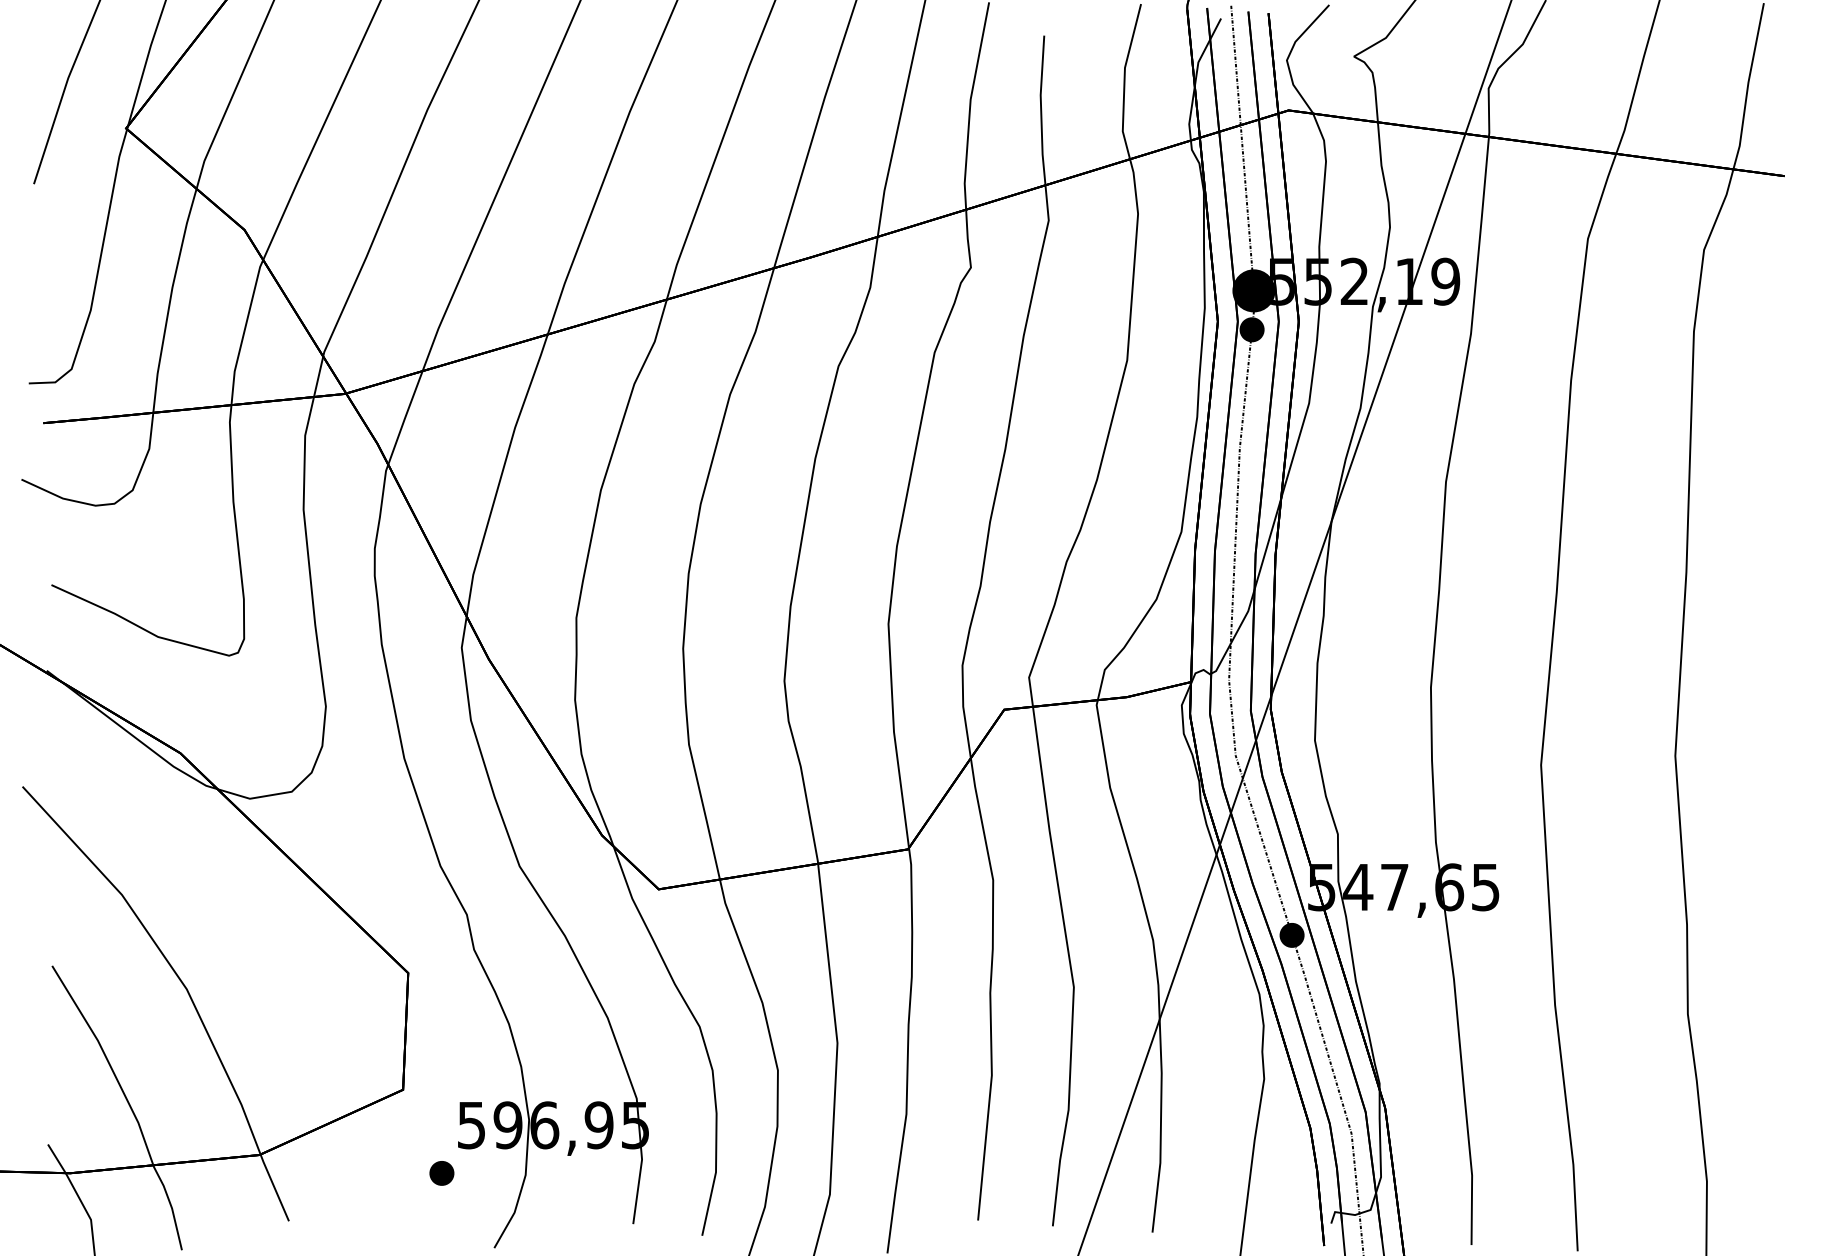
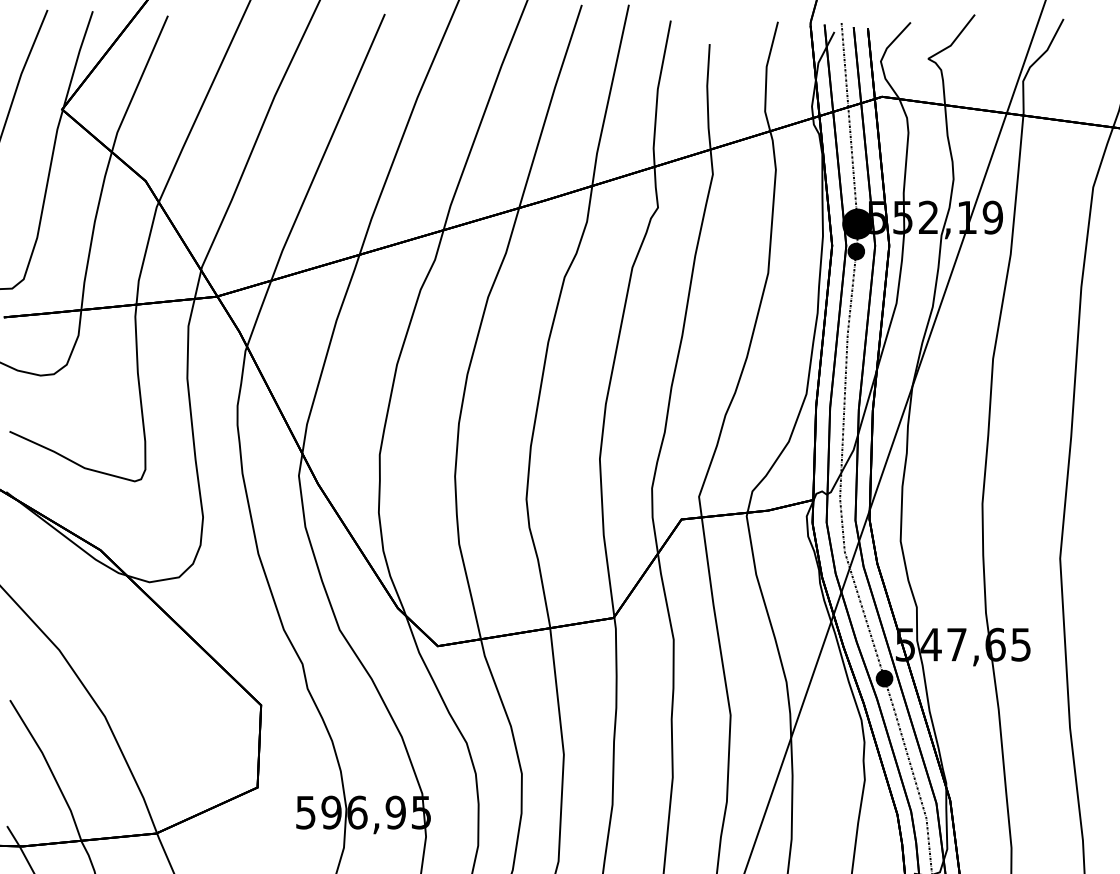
part: (441, 1173) -> (284, 846), removed

